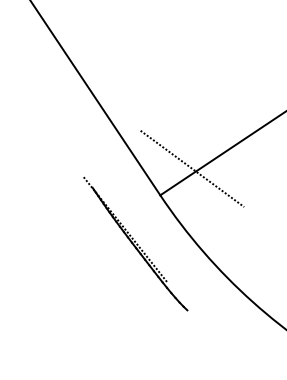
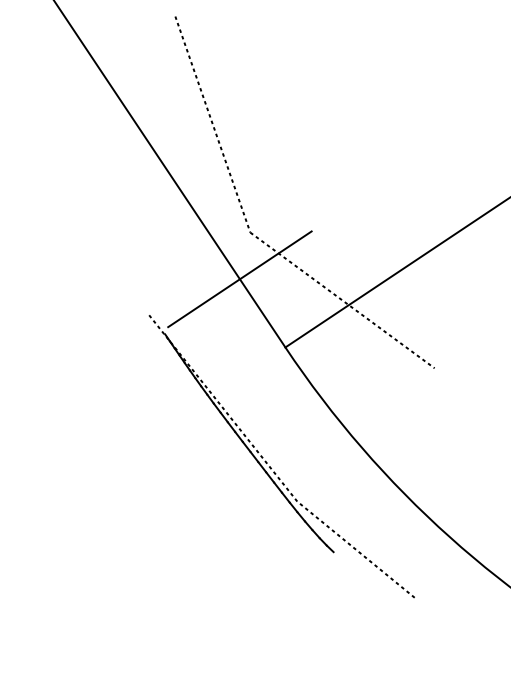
line: (119, 69) -> (212, 123), added
line: (134, 156) -> (239, 278), added
line: (199, 308) -> (355, 548), added

